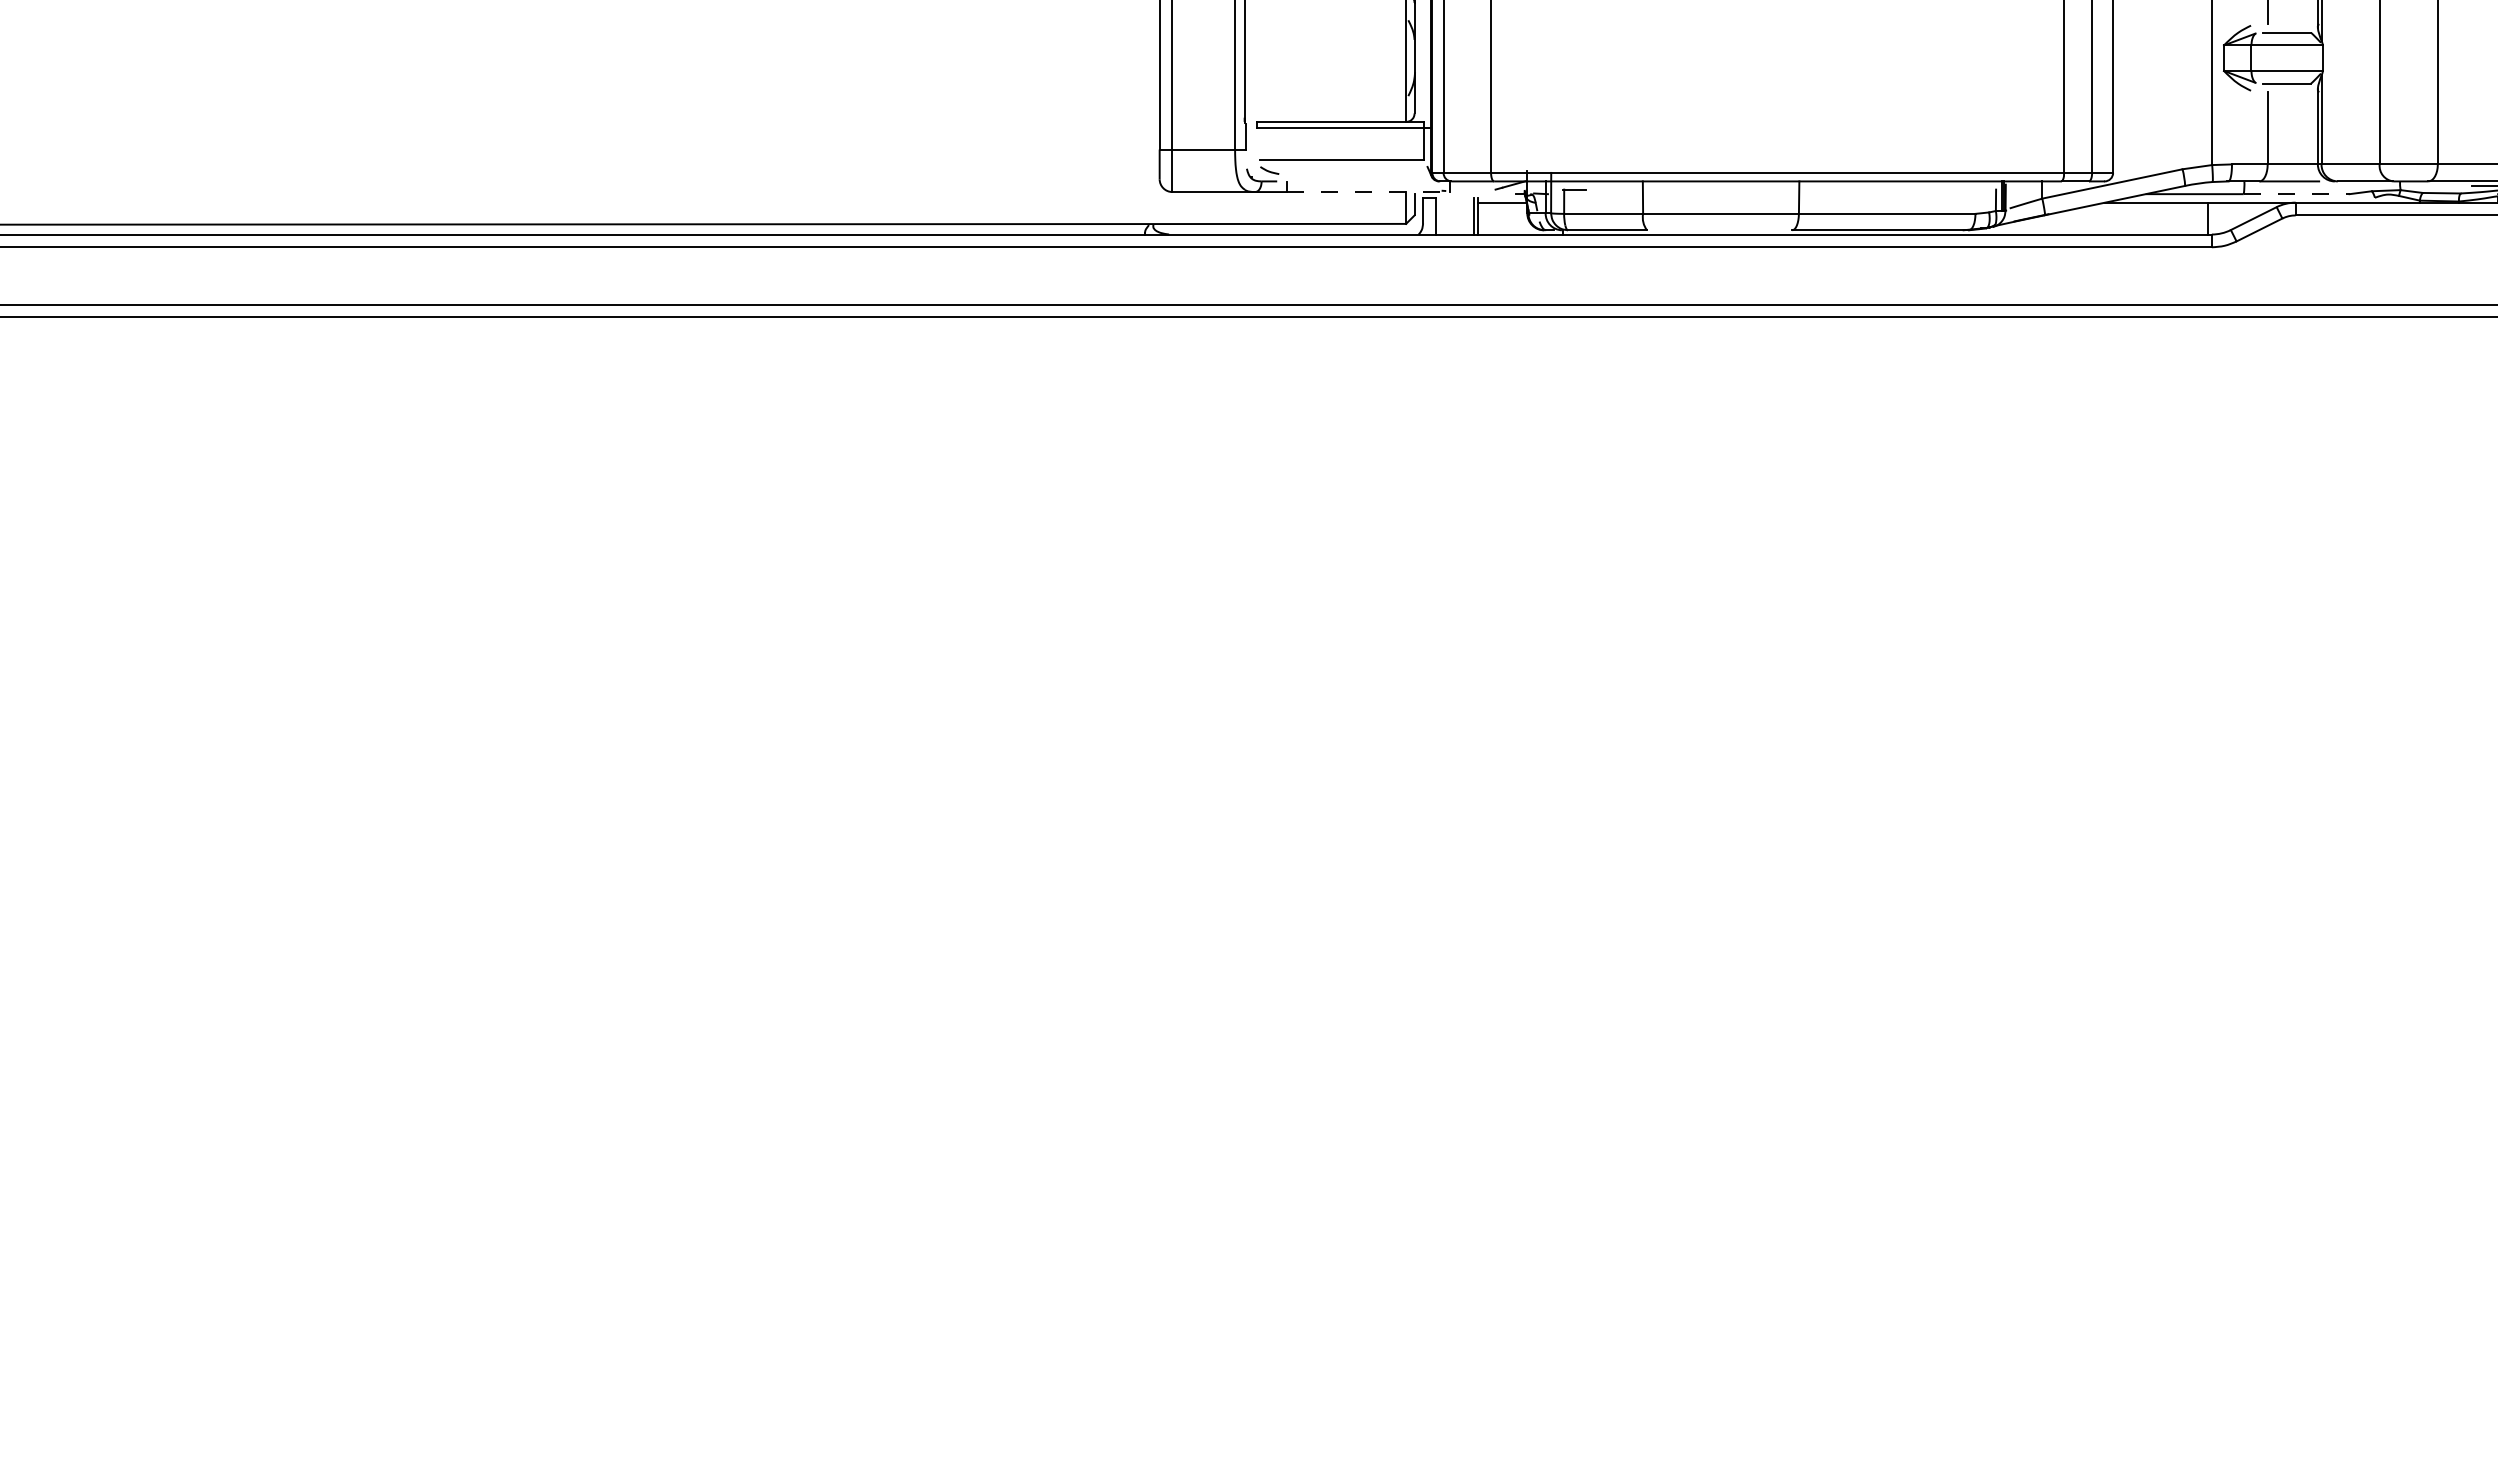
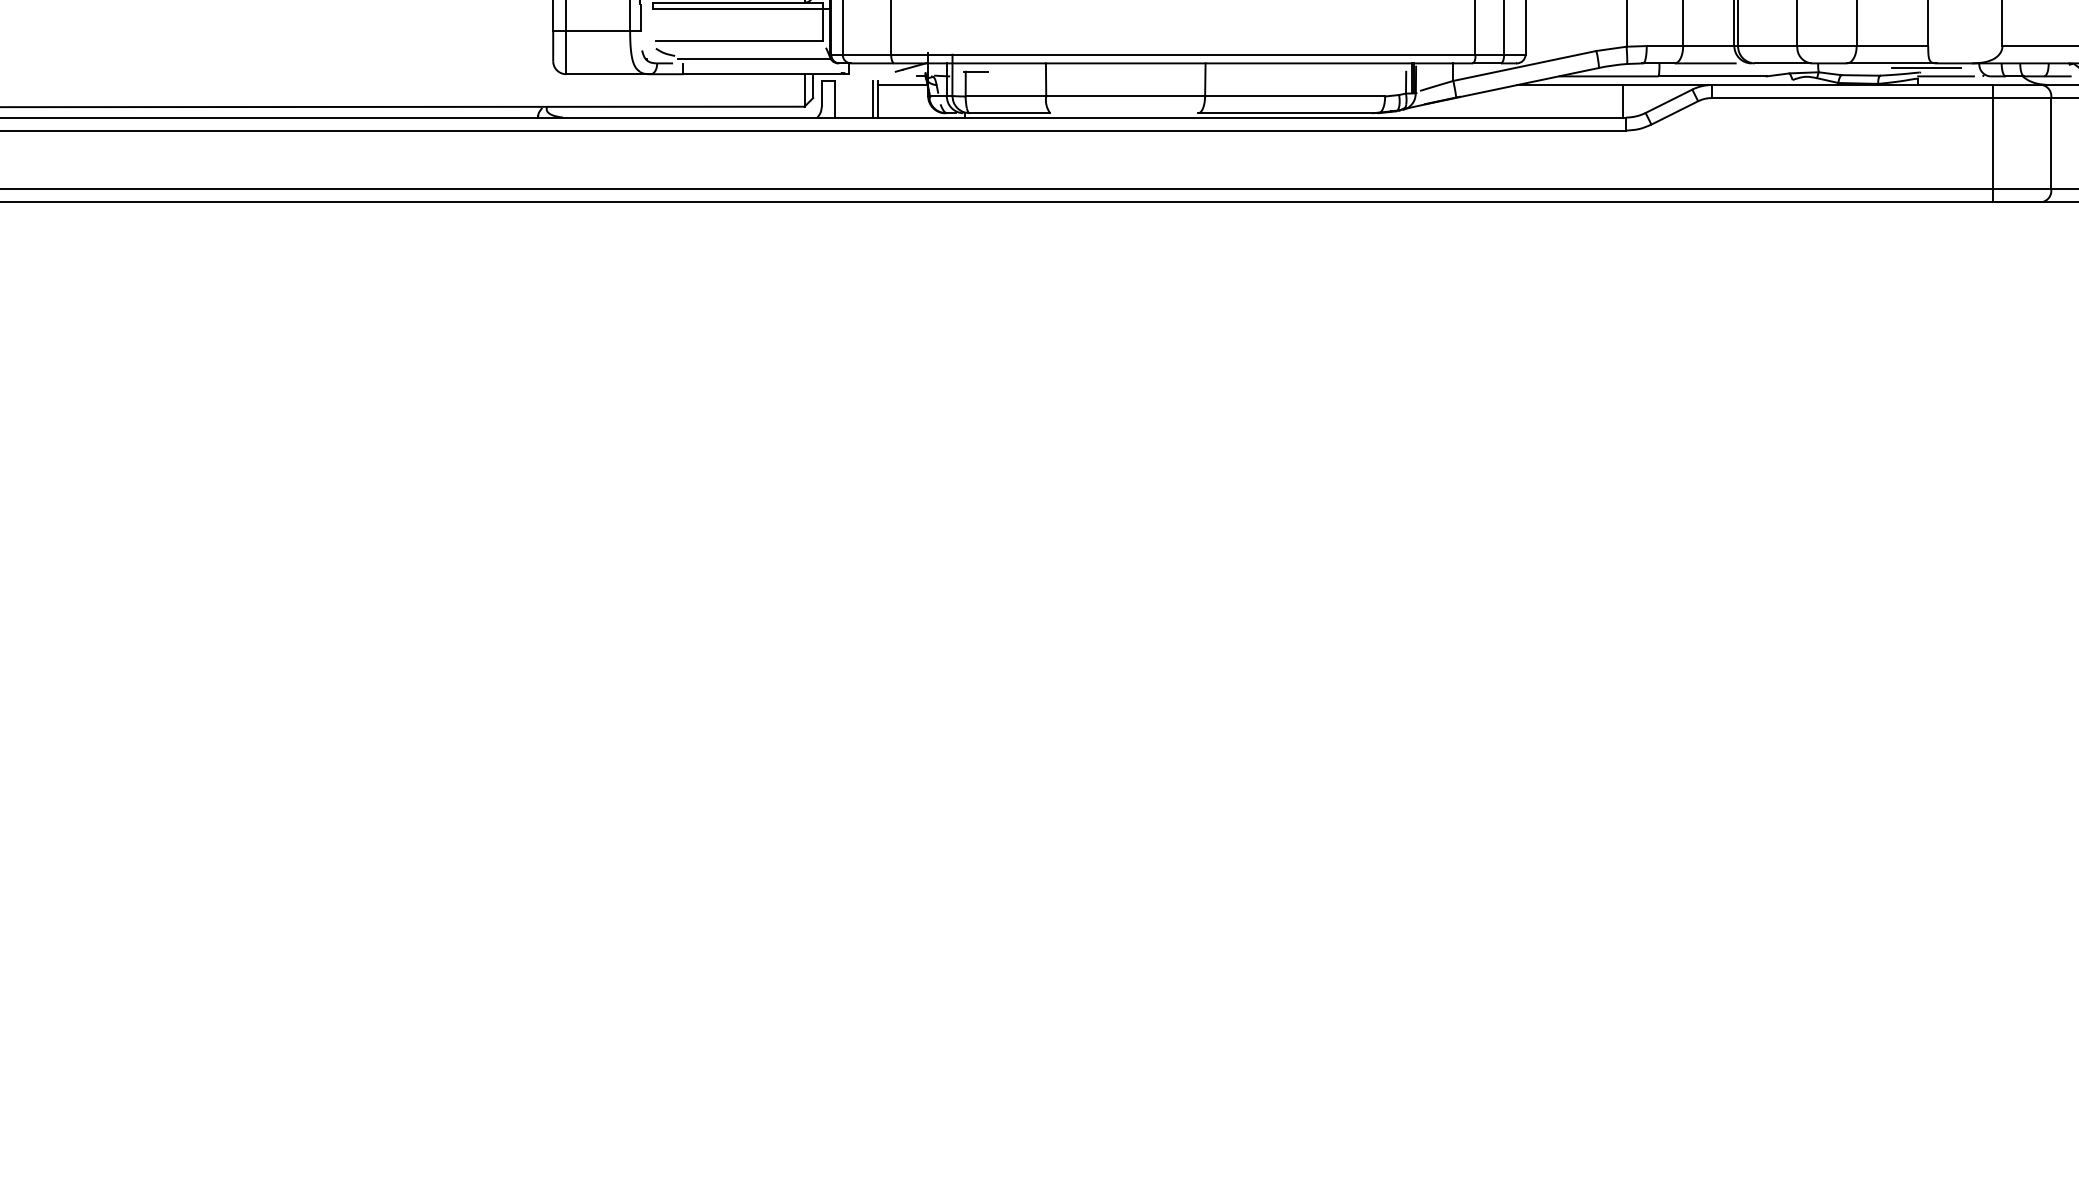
line: (1357, 177) -> (754, 59), added
line: (1368, 192) -> (766, 74), dashed -> solid
line: (2296, 194) -> (1712, 76), dashed -> solid

